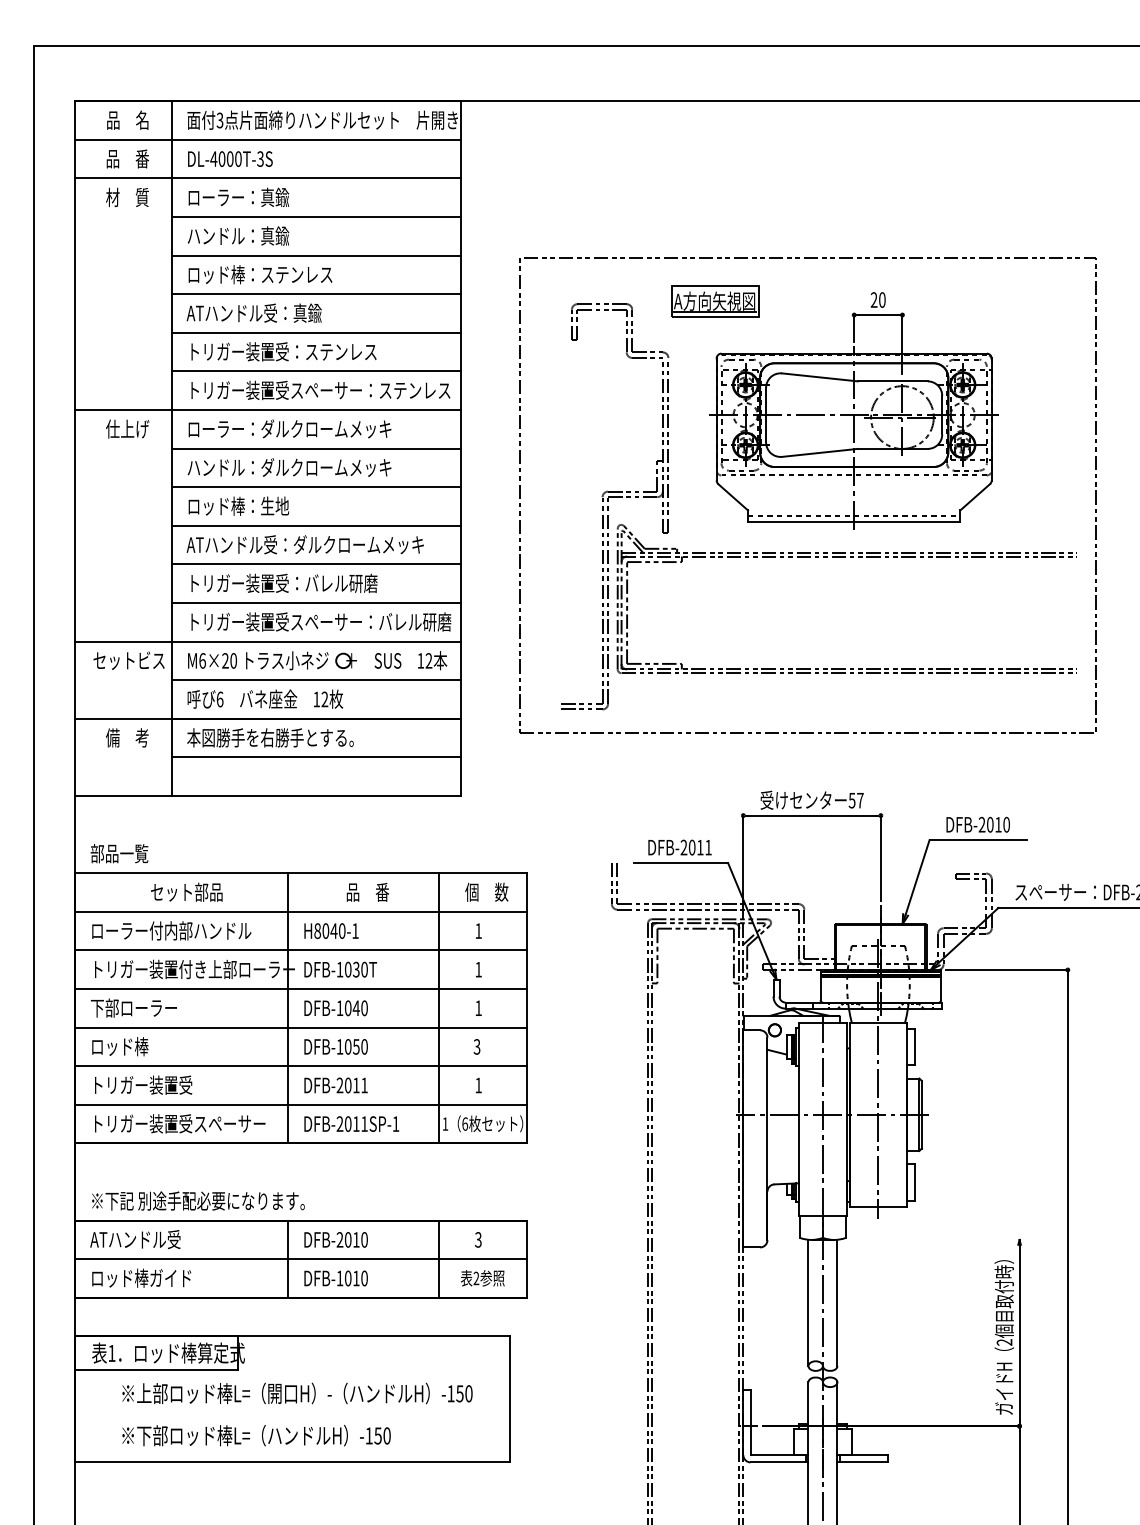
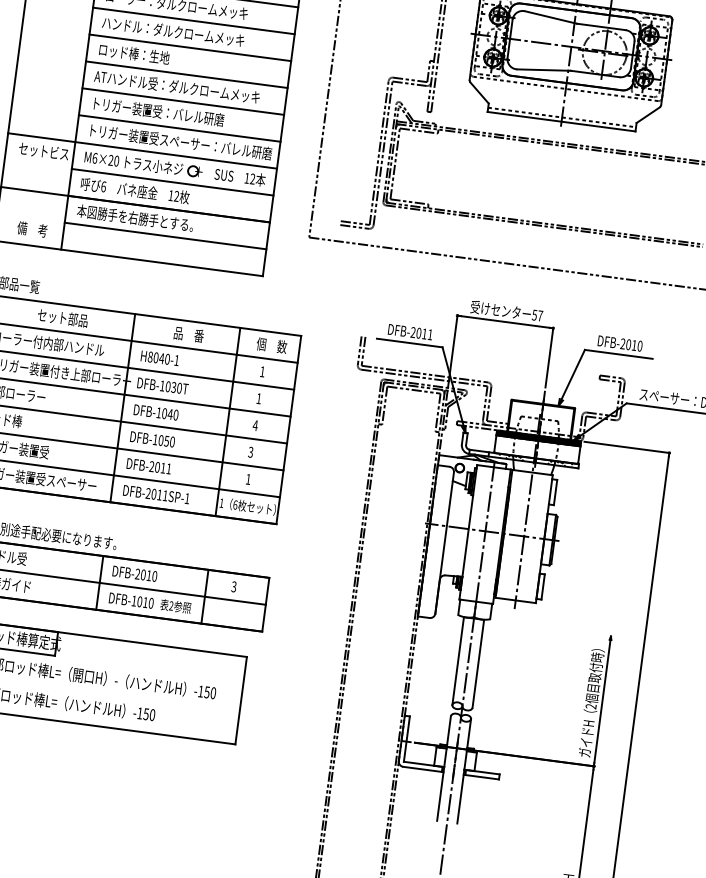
text: (127, 737) -> (32, 229), moved
text: (478, 1007) -> (255, 425), 1 -> 4
text: (482, 1278) -> (175, 606), moved

